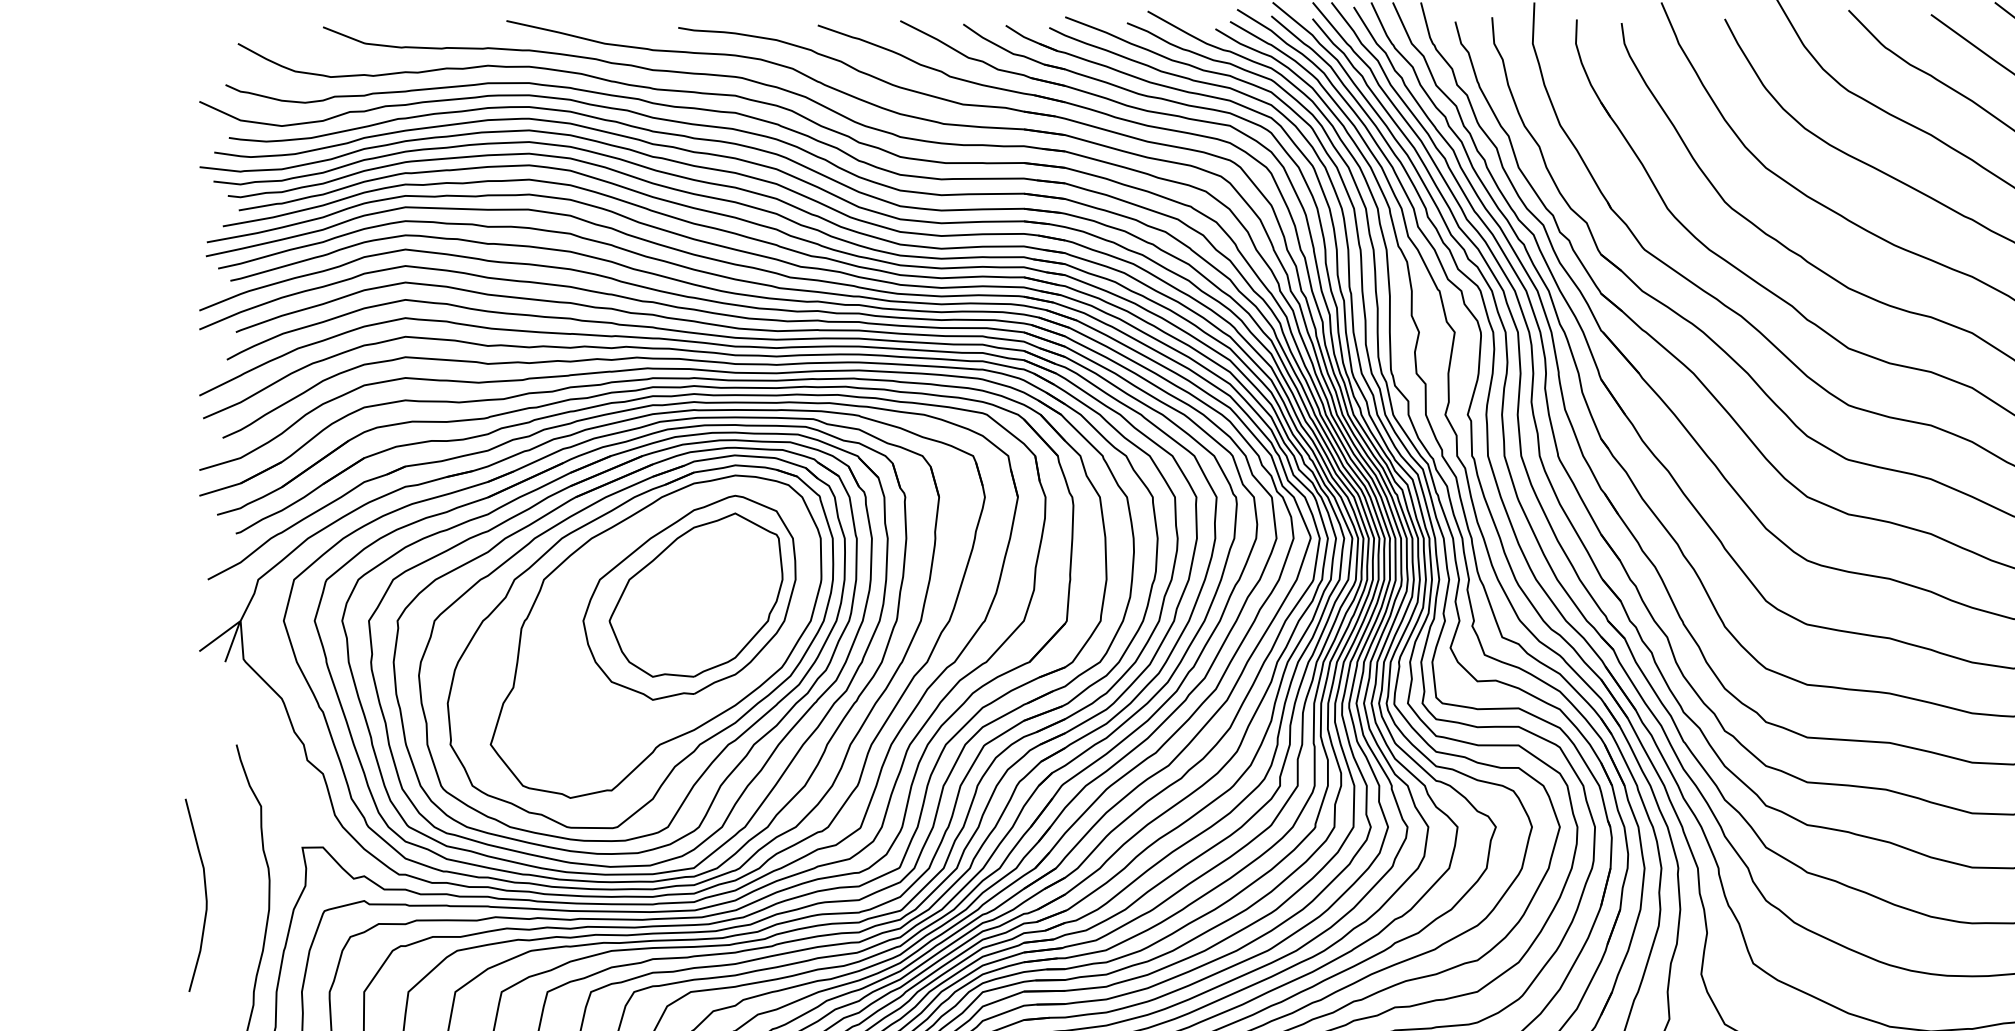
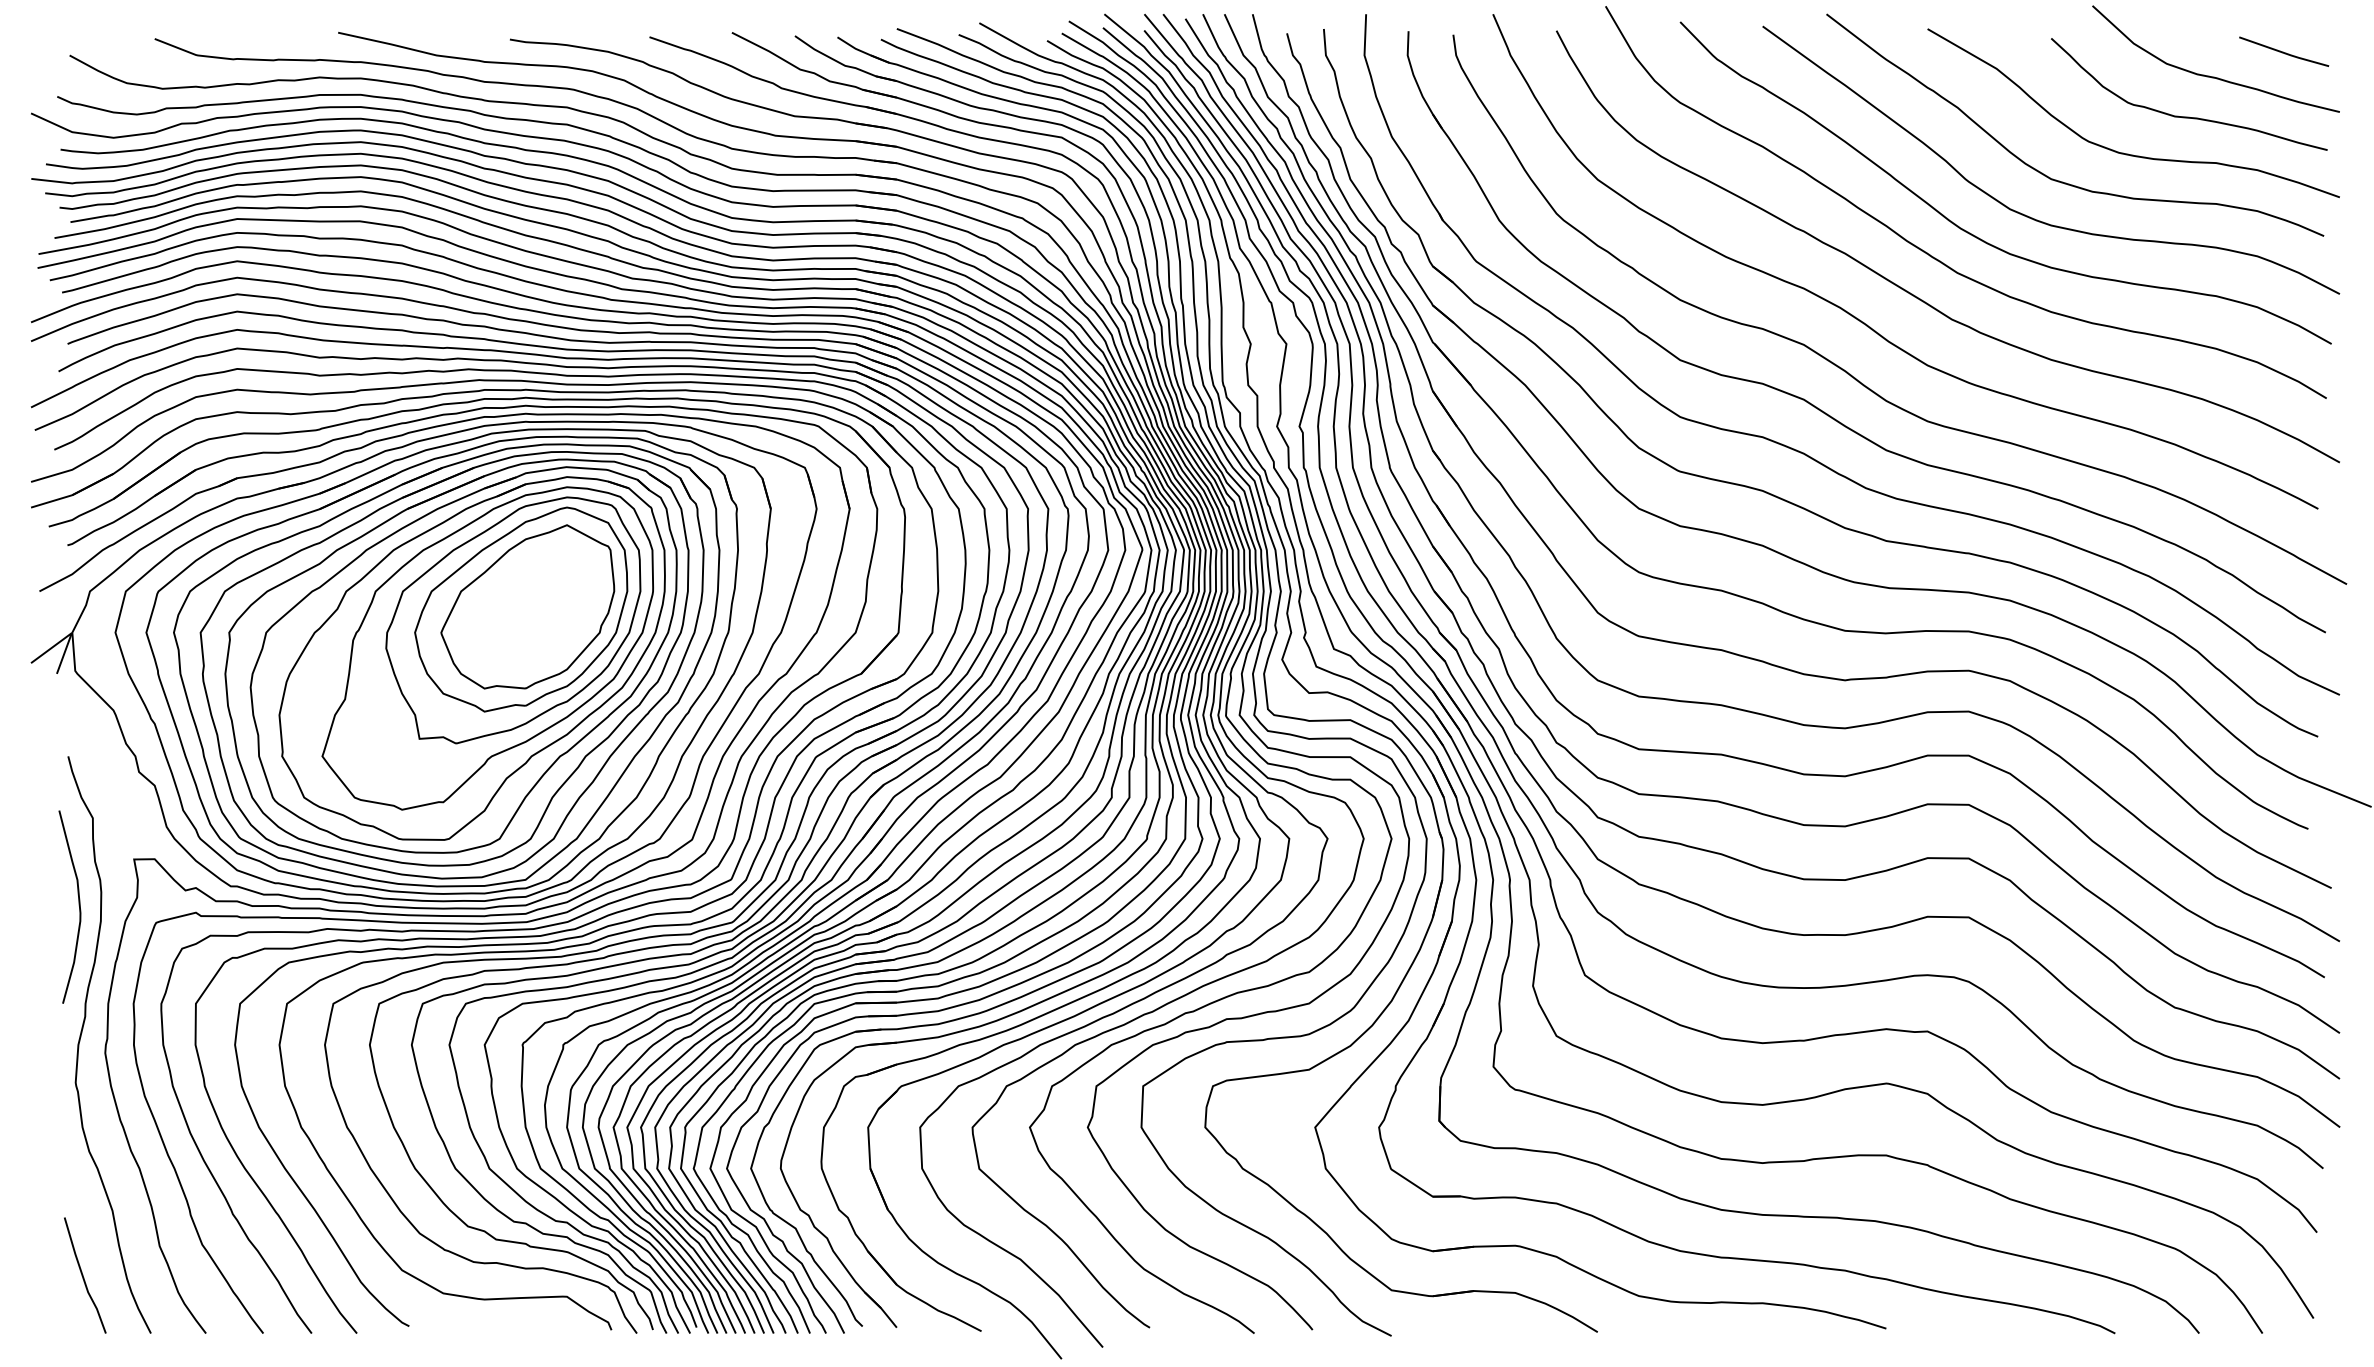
part: (681, 608) -> (513, 620), added
curve: (204, 893) -> (78, 905), moved

